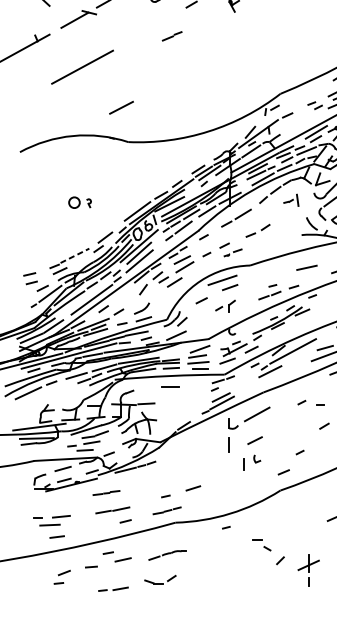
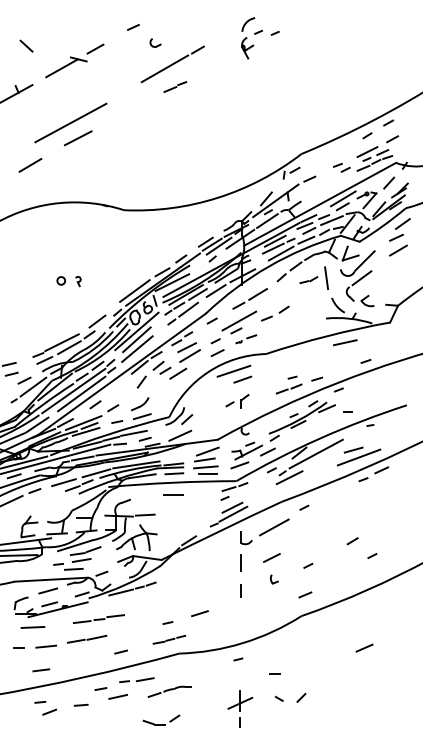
line: (162, 20) -> (164, 68), added
line: (47, 102) -> (30, 164), added
line: (121, 107) -> (78, 138), moved
part: (290, 199) -> (313, 277), size x1.67
circle: (73, 202) -> (60, 280), size x0.62
line: (227, 236) -> (239, 320), added
line: (75, 255) -> (62, 342), dashed -> solid
line: (81, 259) -> (69, 347), added
line: (307, 267) -> (345, 342), moved
line: (84, 296) -> (73, 390), added
line: (201, 301) -> (217, 353), moved
line: (301, 402) -> (304, 507), moved
line: (320, 404) -> (347, 411), moved
line: (300, 452) -> (308, 565), moved
line: (243, 464) -> (240, 590), moved
part: (106, 492) -> (98, 618), size x1.67
line: (113, 509) -> (87, 638), moved
line: (49, 525) -> (32, 627), moved
line: (266, 548) -> (278, 698), moved
part: (308, 569) -> (240, 708), moved
line: (59, 583) -> (40, 702), moved
part: (113, 589) -> (136, 680), moved

